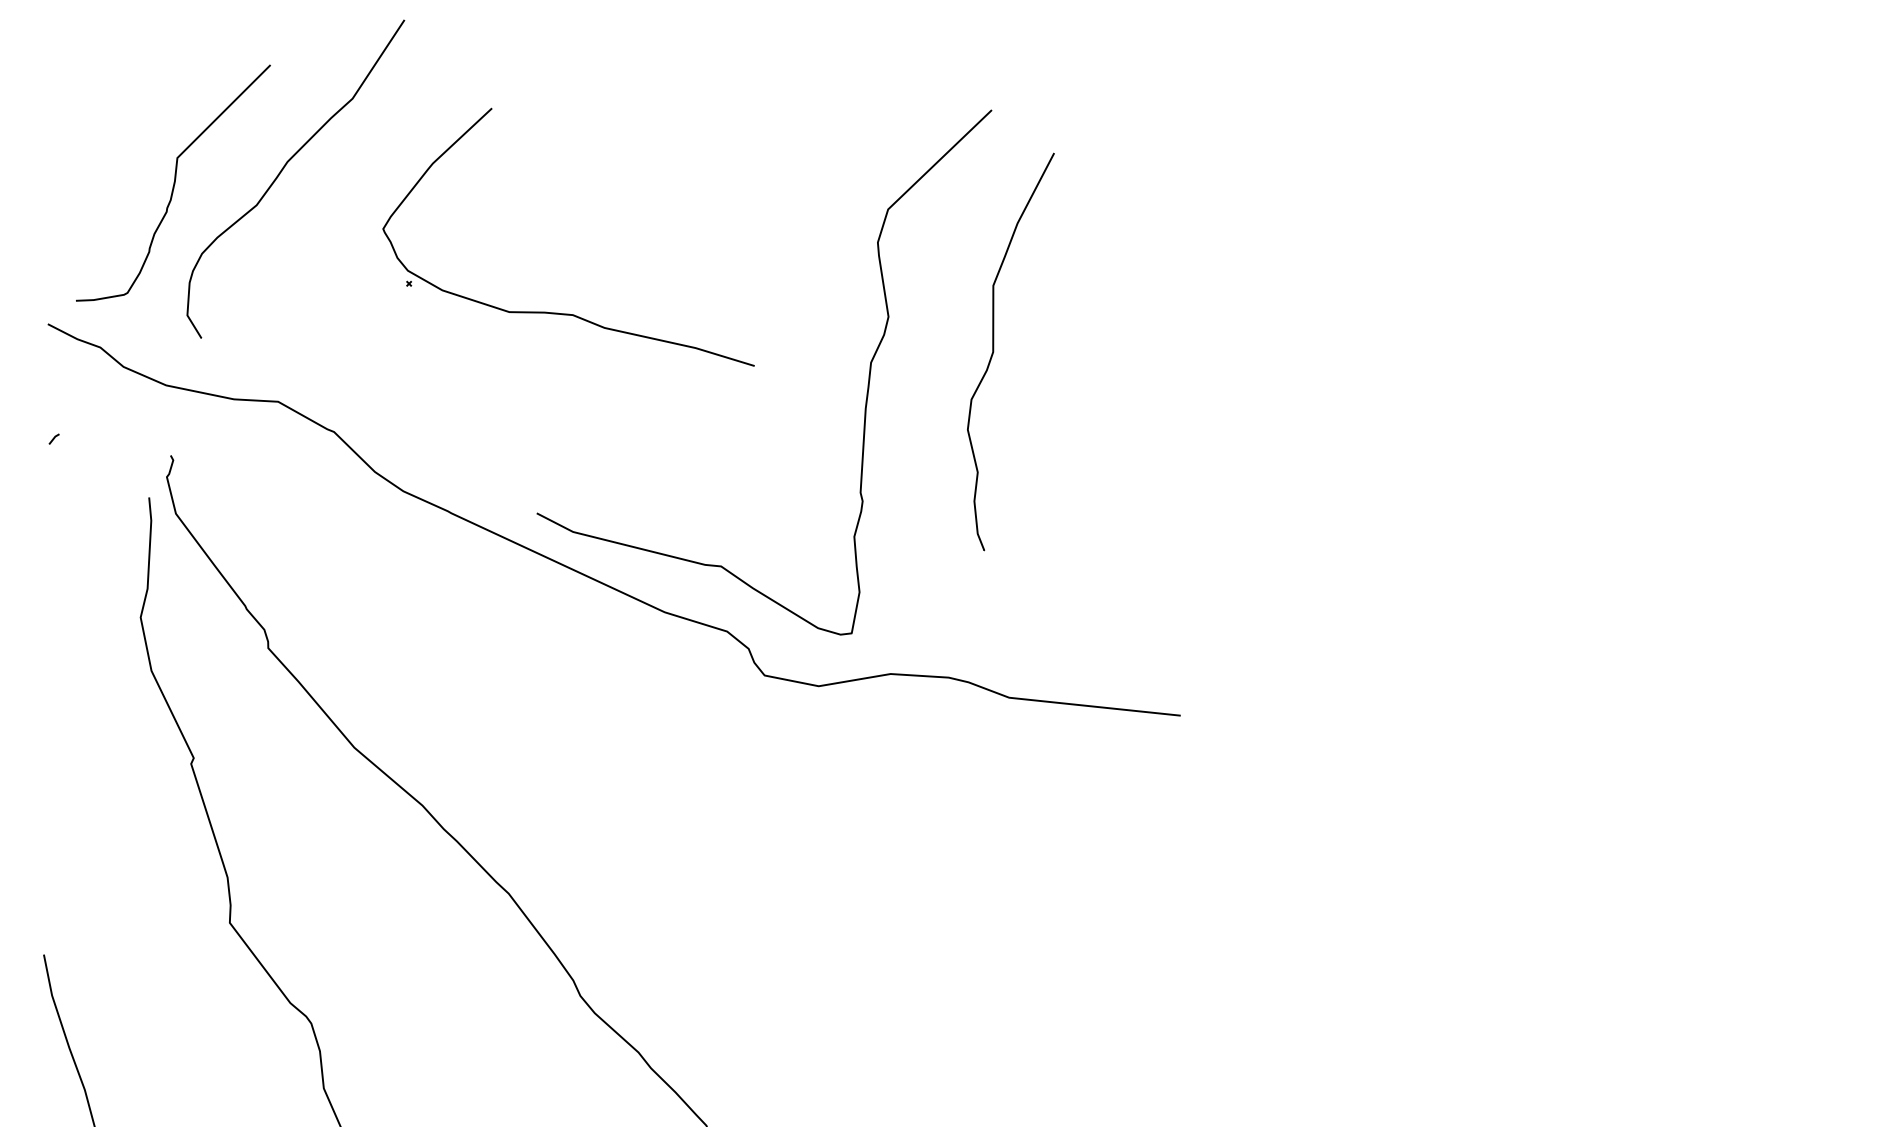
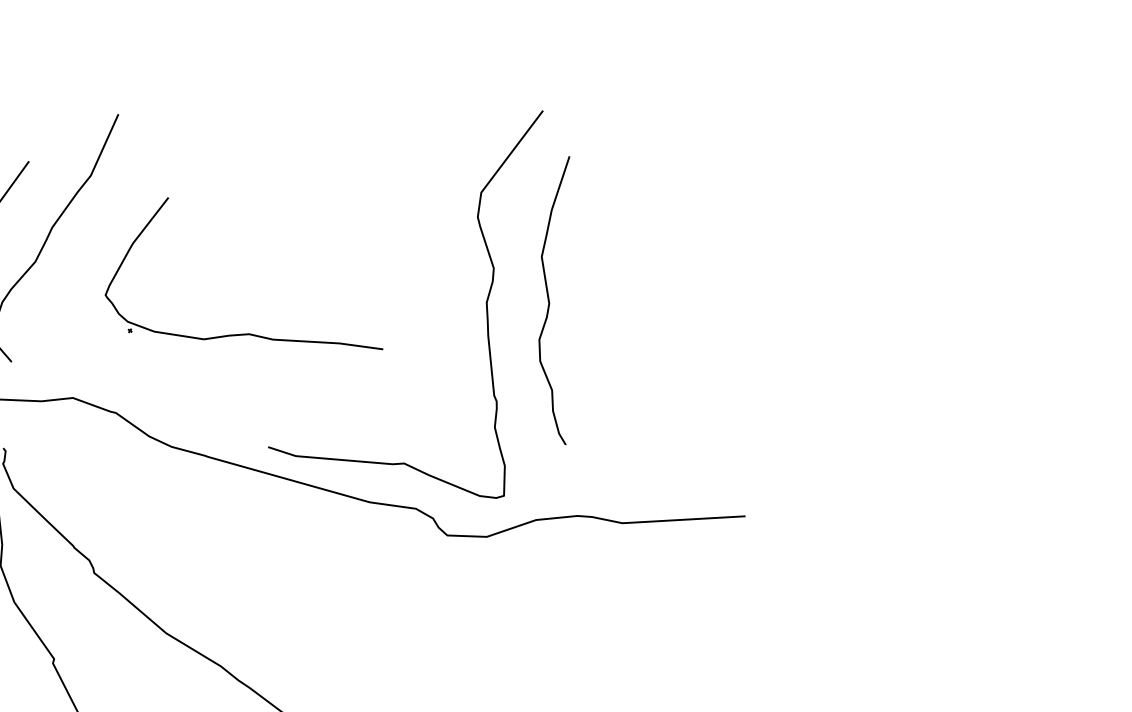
part: (558, 312) -> (238, 334), moved
curve: (994, 351) -> (550, 303), moved

